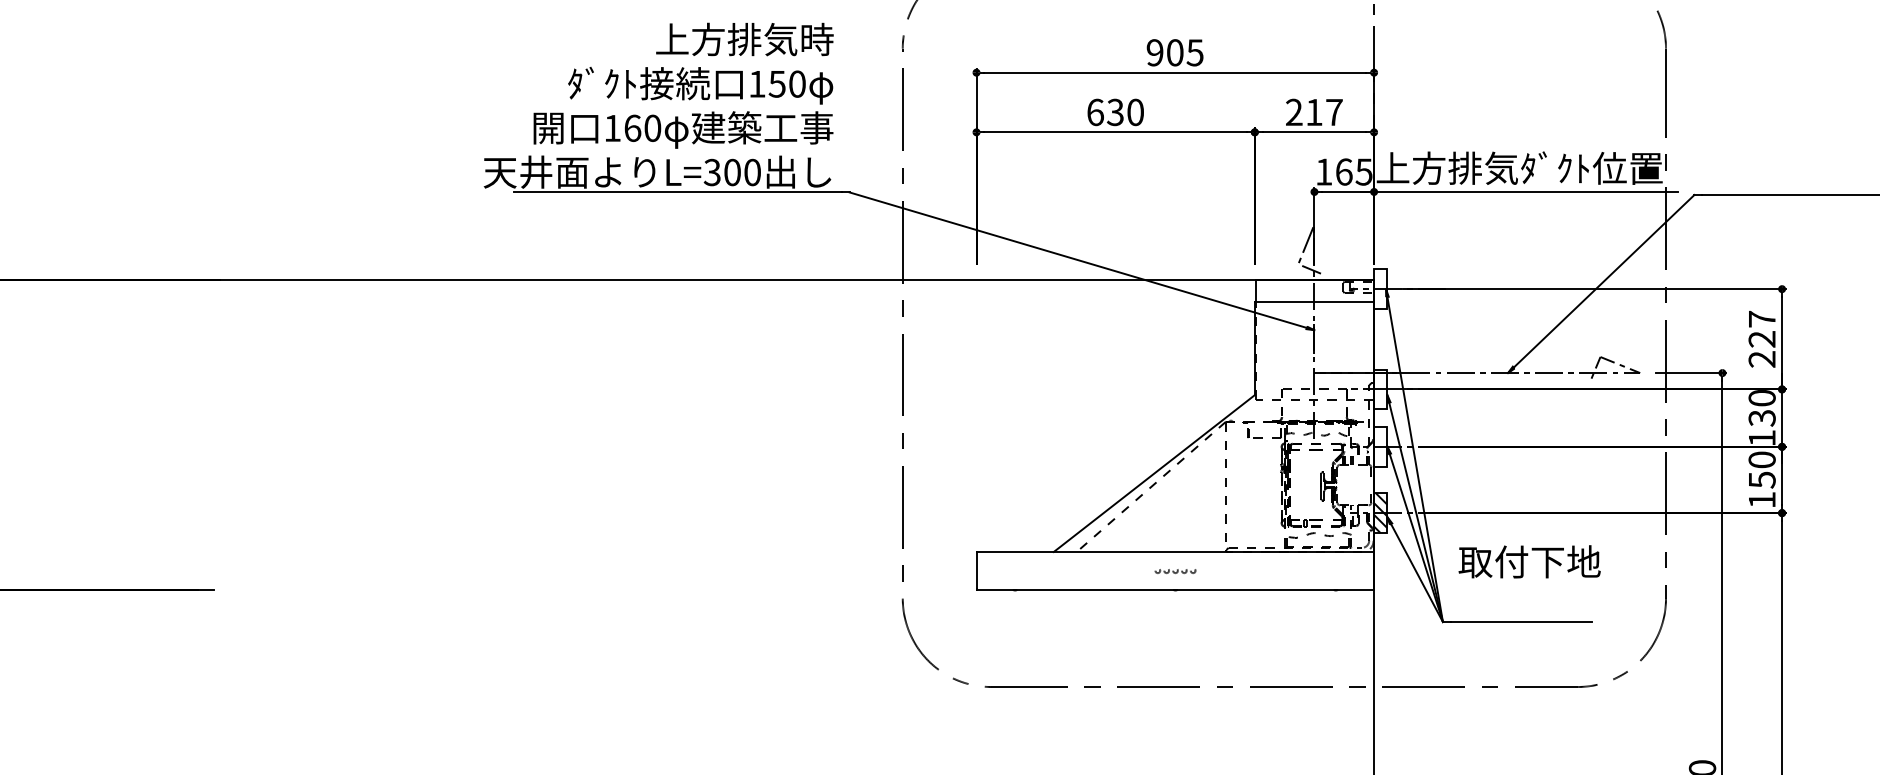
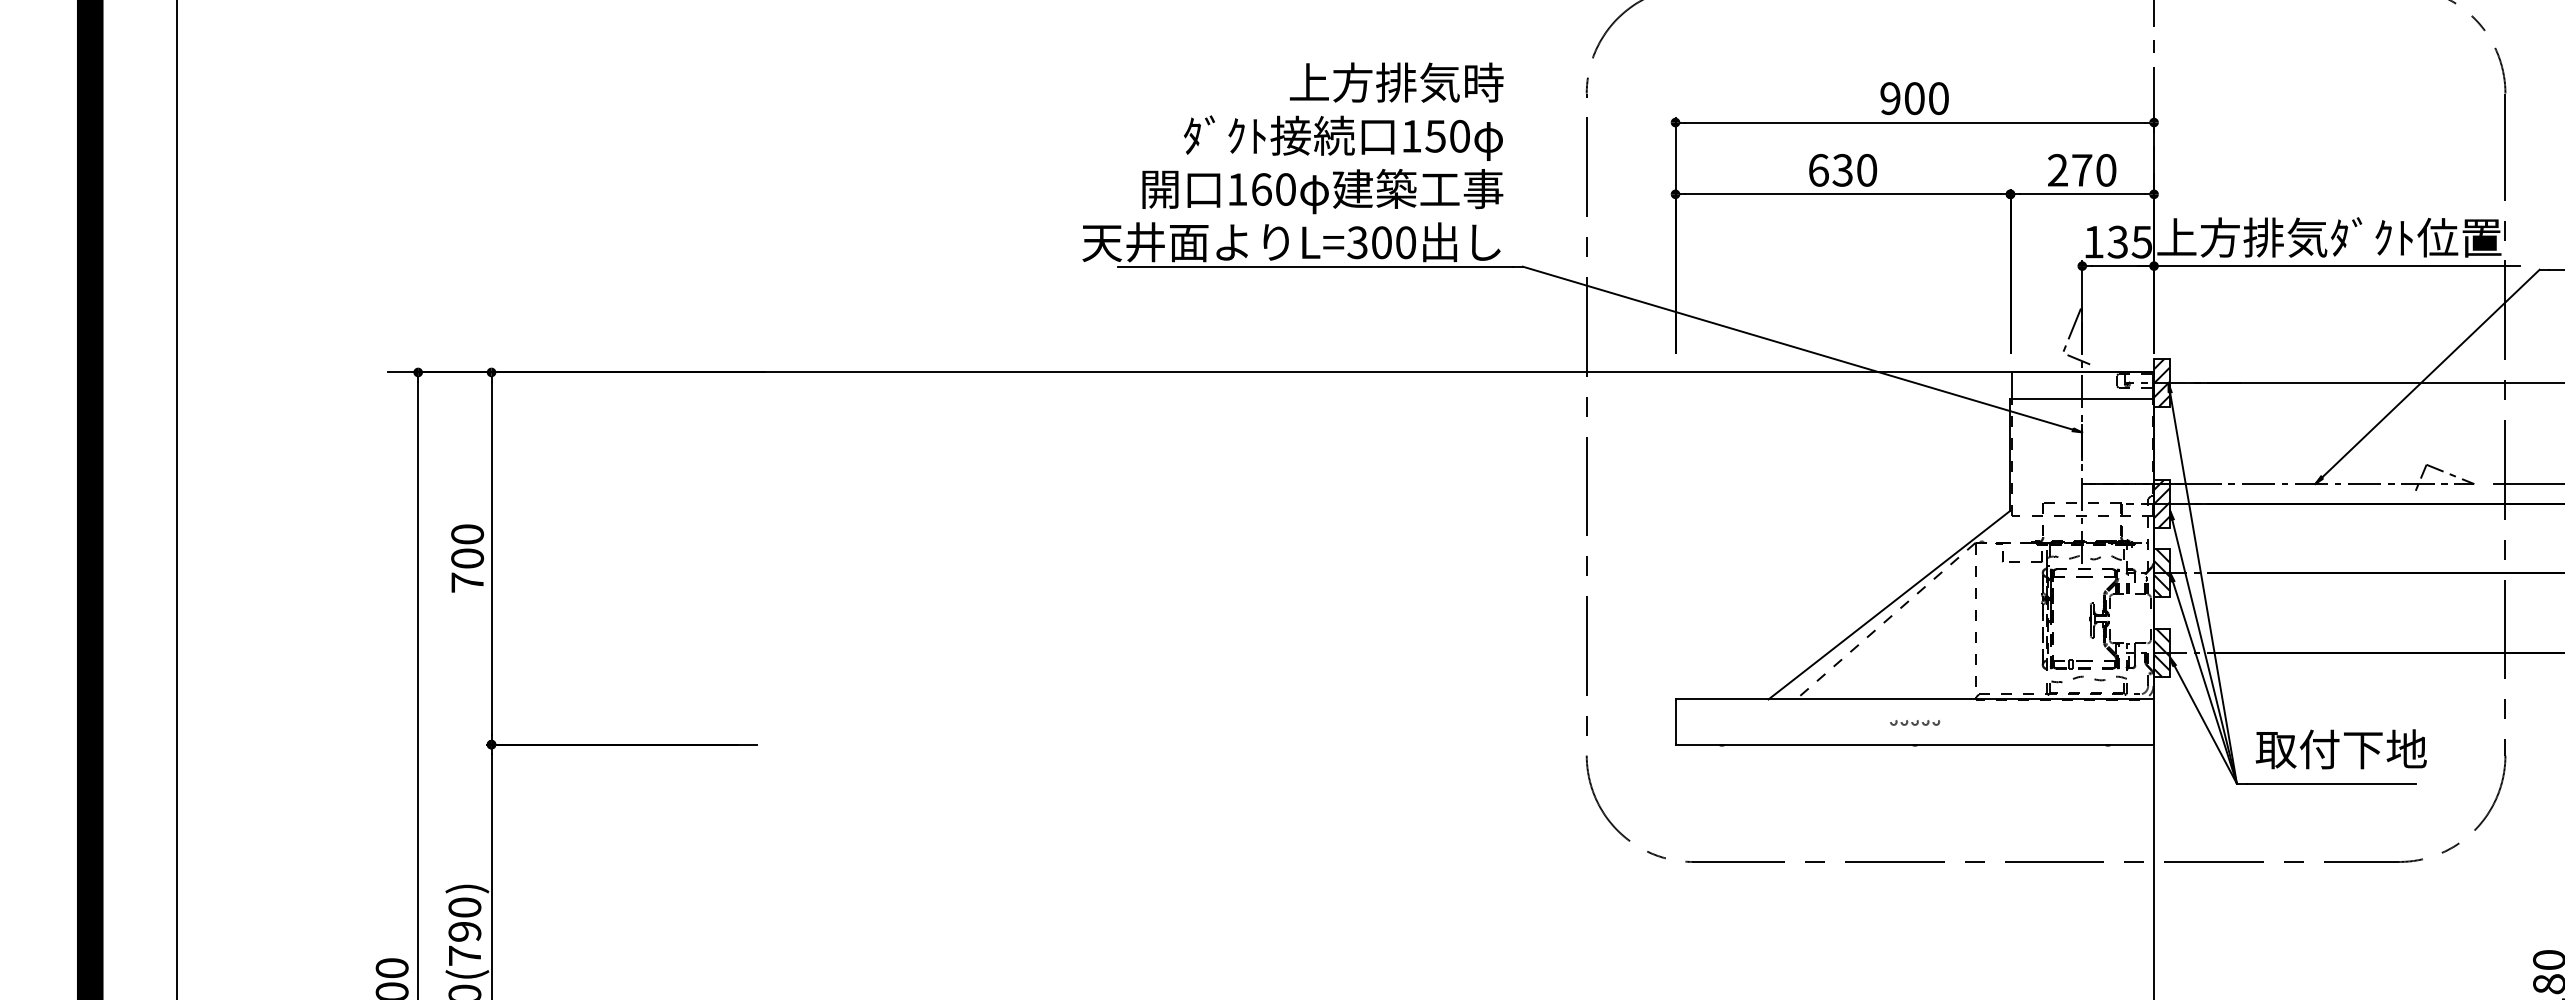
text: (1195, 52) -> (1938, 98), 905 -> 900
text: (1324, 111) -> (2094, 169), 217 -> 270
text: (1343, 171) -> (2117, 241), 165 -> 135
hatch: (1380, 289) -> (2161, 383), added
hatch: (1380, 389) -> (2161, 503), added
hatch: (1380, 446) -> (2161, 572), added
text: (1528, 562) -> (2340, 749), moved

